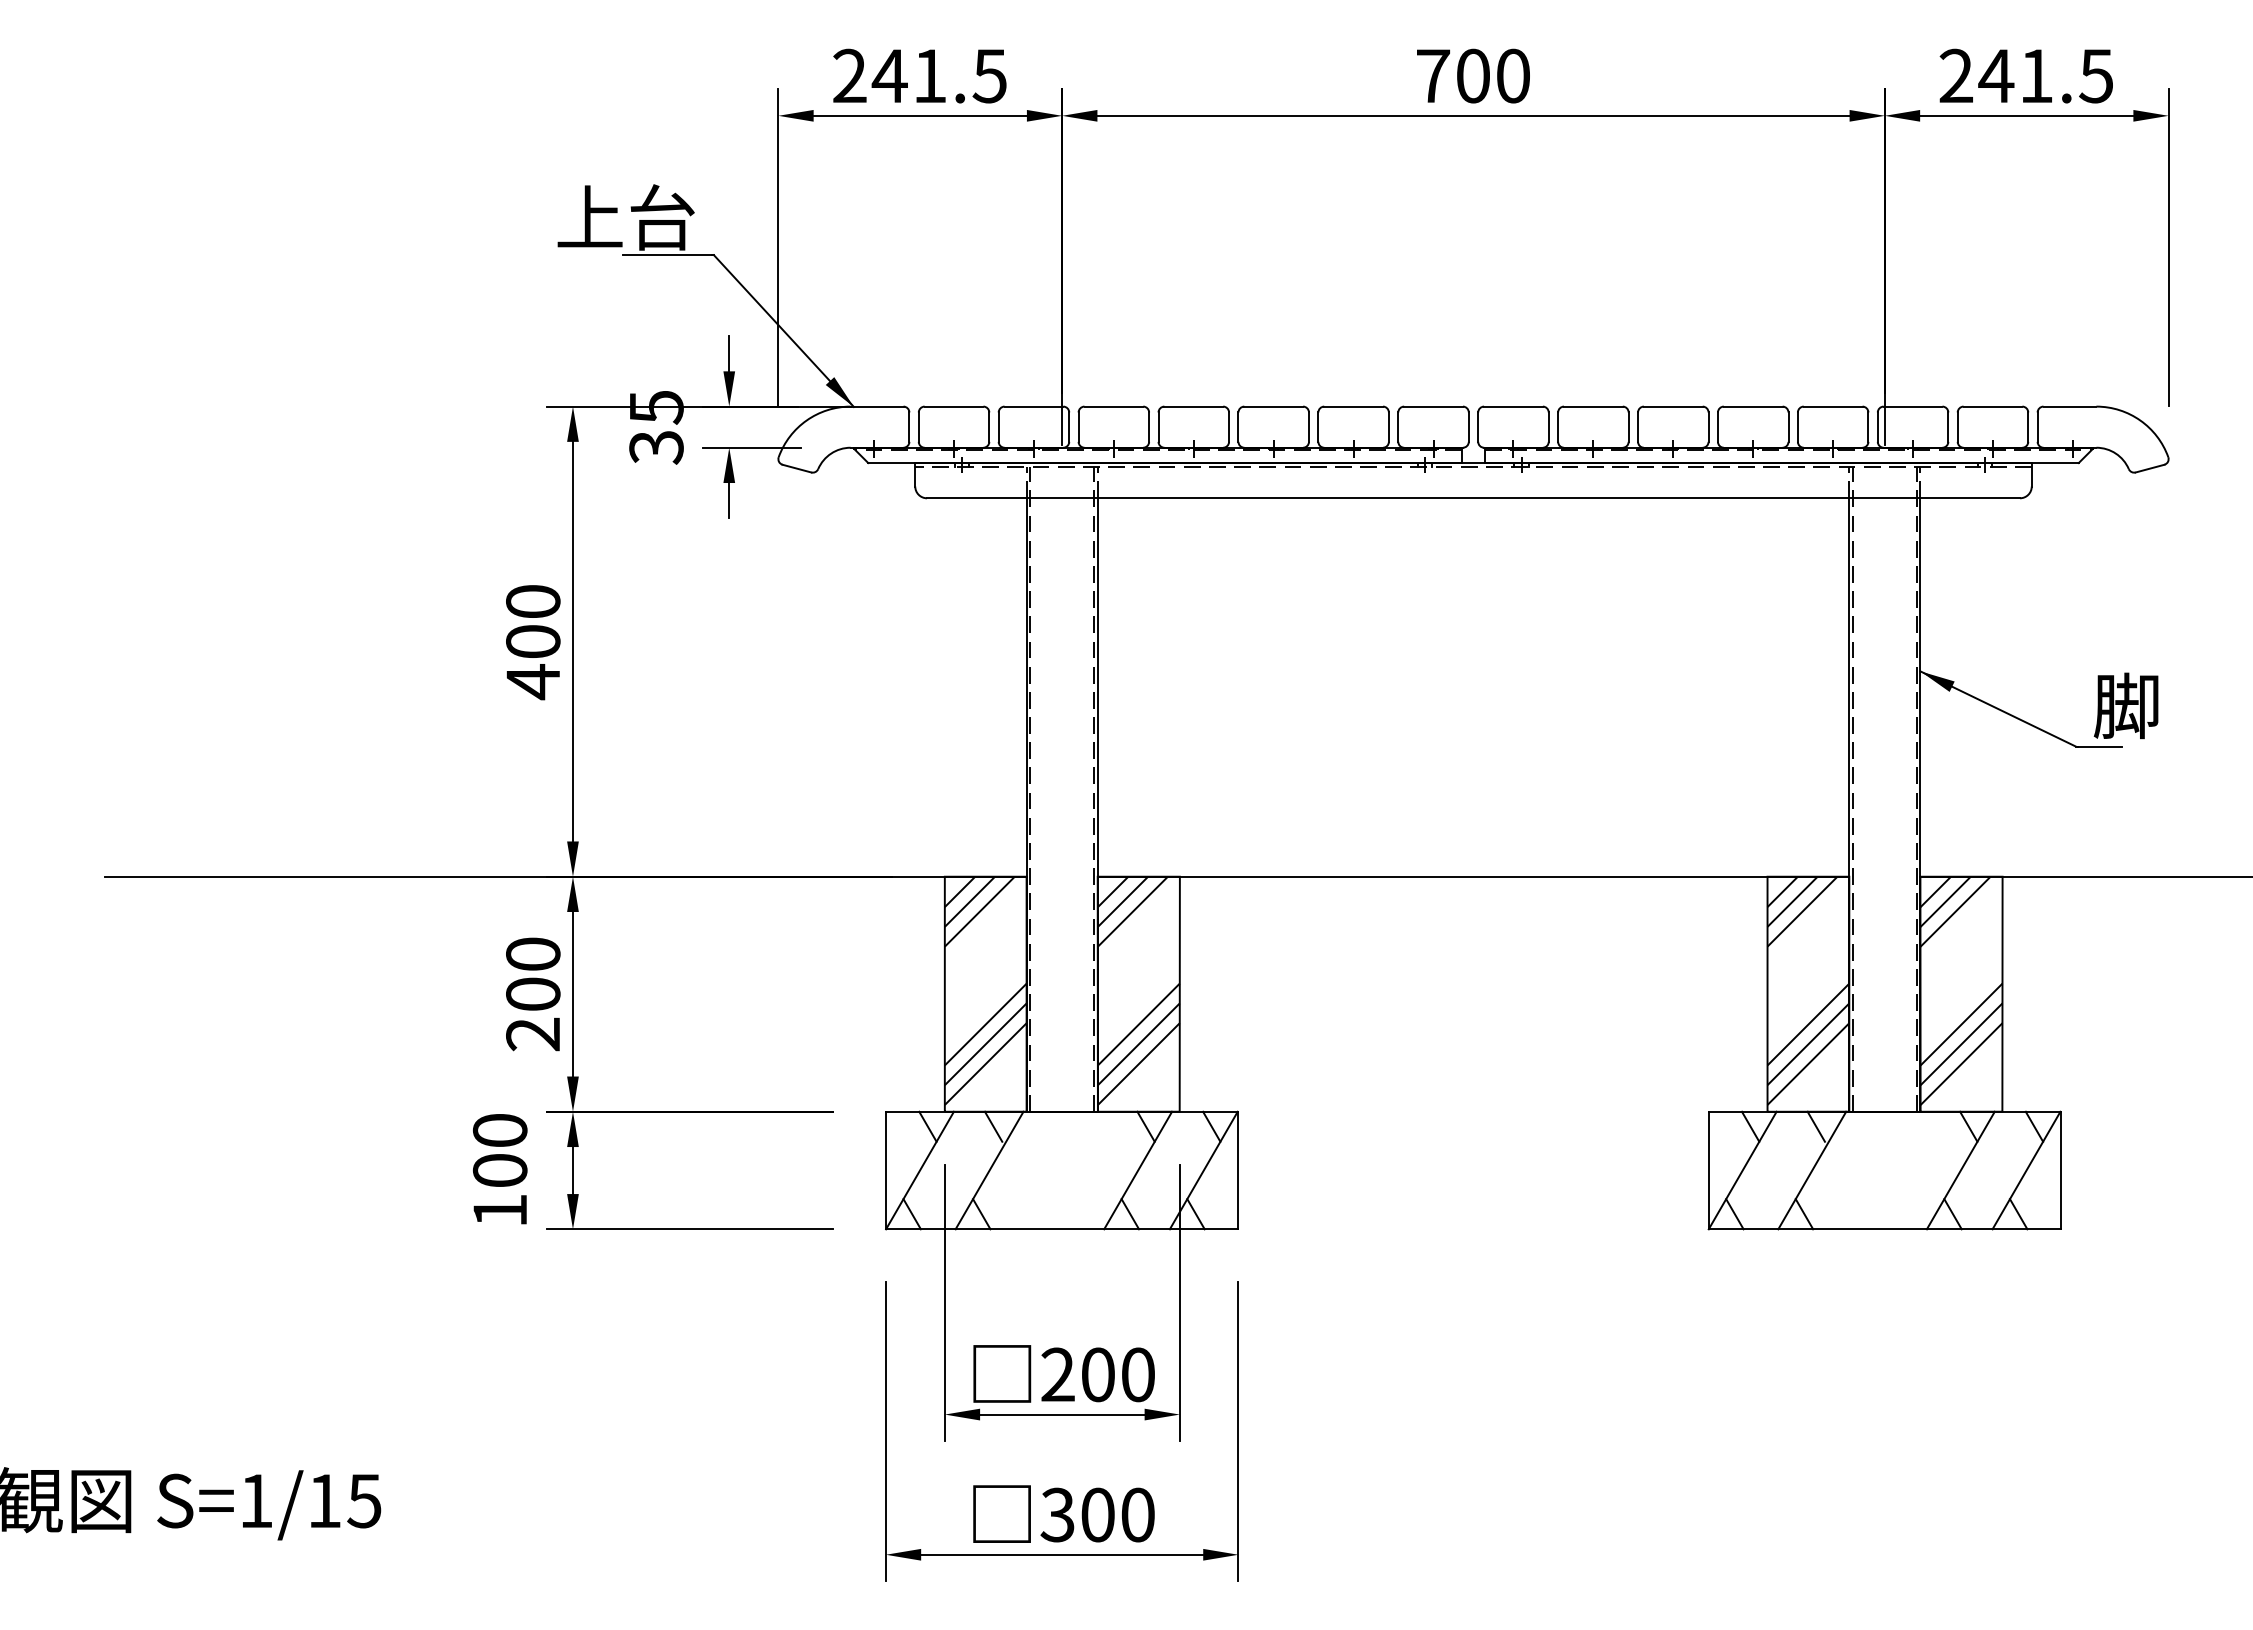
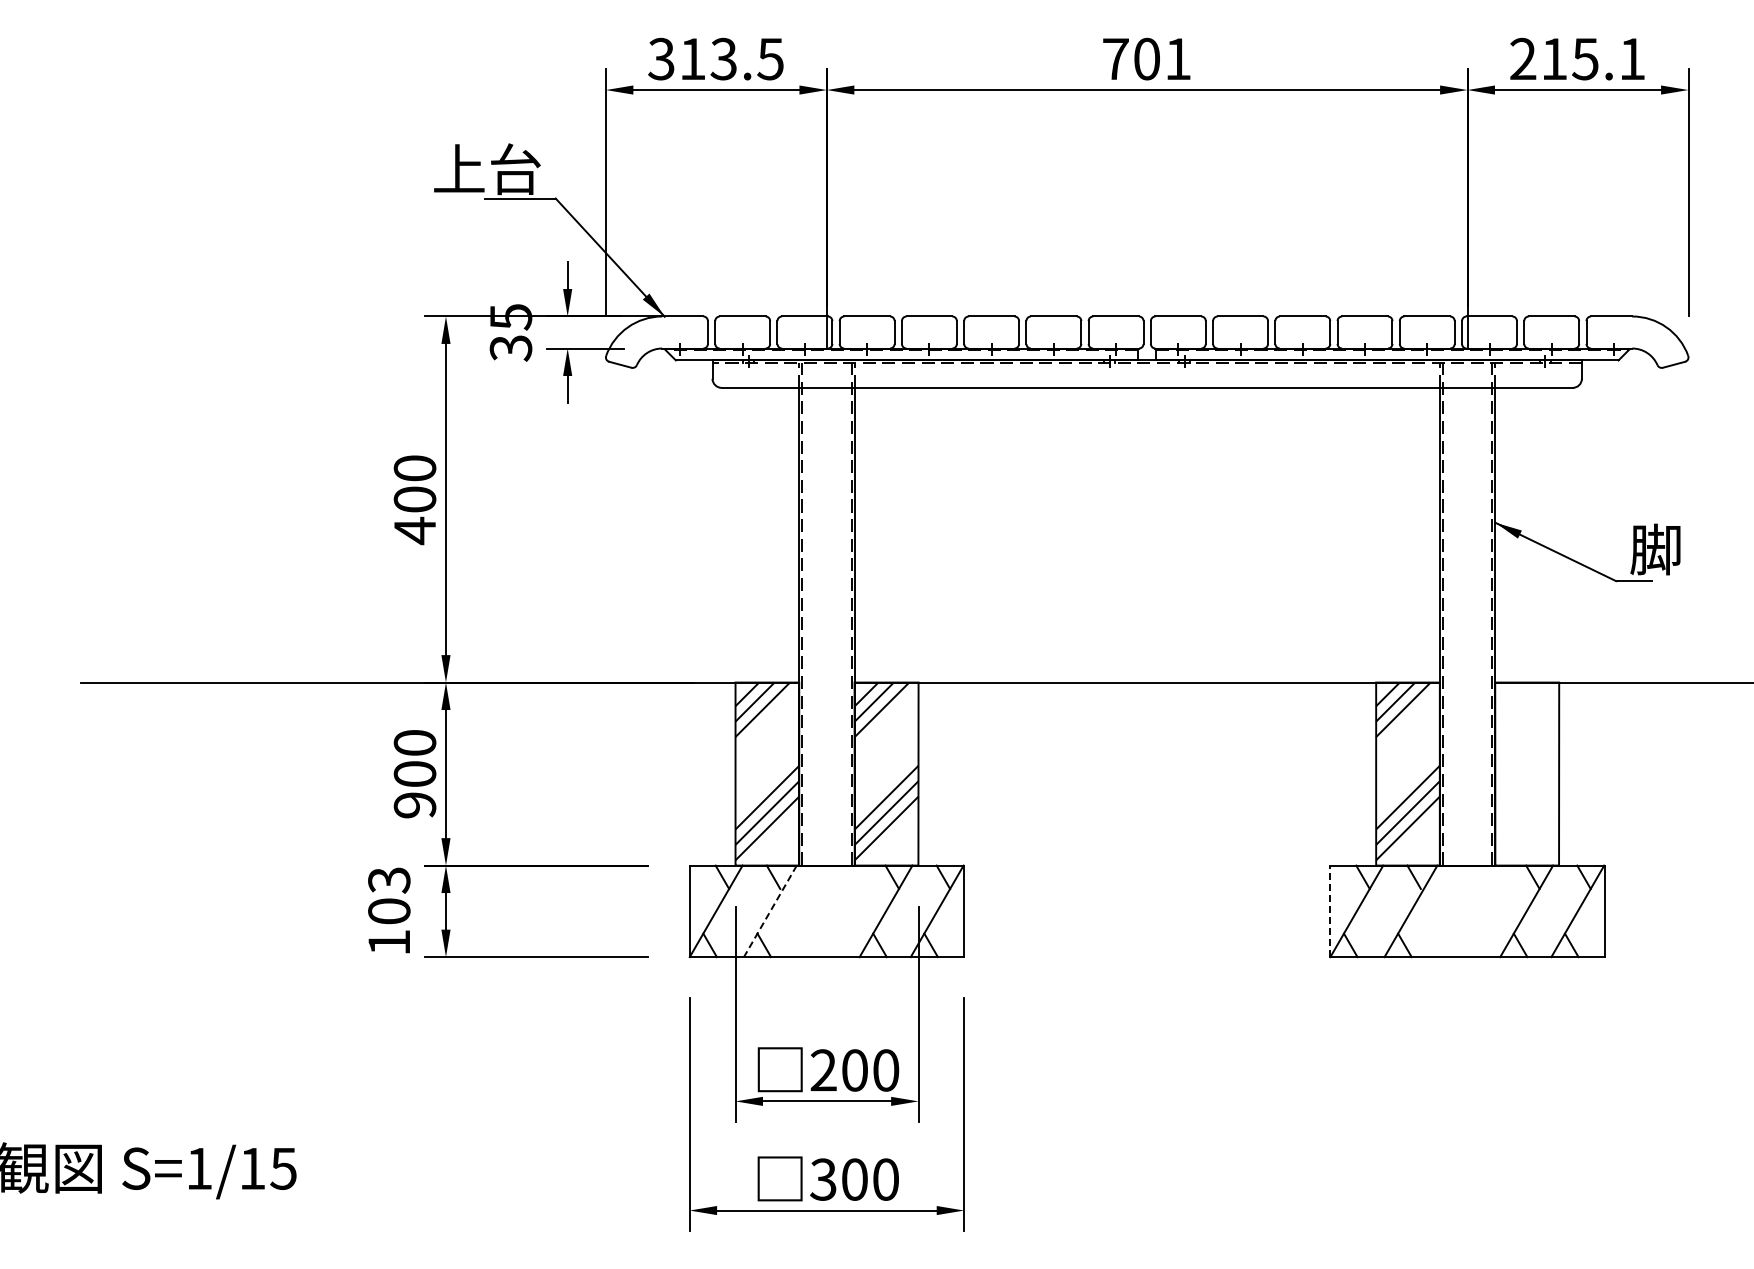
text: (889, 75) -> (692, 58), 241.5 -> 313.5
text: (1513, 75) -> (1178, 58), 700 -> 701
text: (2045, 76) -> (1592, 59), 241.5 -> 215.1
hatch: (1961, 990) -> (1527, 771), removed
text: (533, 1034) -> (415, 805), 200 -> 900
text: (500, 1130) -> (389, 880), 100 -> 103
line: (989, 1170) -> (770, 911), solid -> dashed
line: (1708, 1170) -> (1330, 911), solid -> dashed

